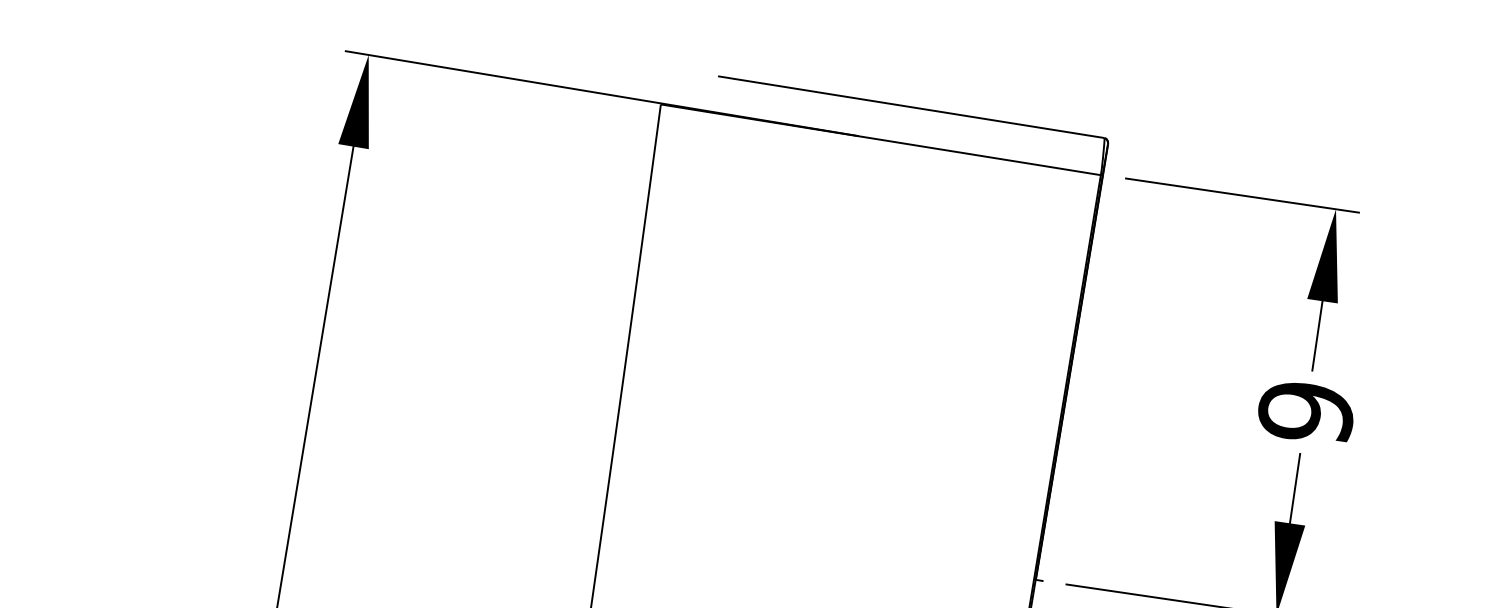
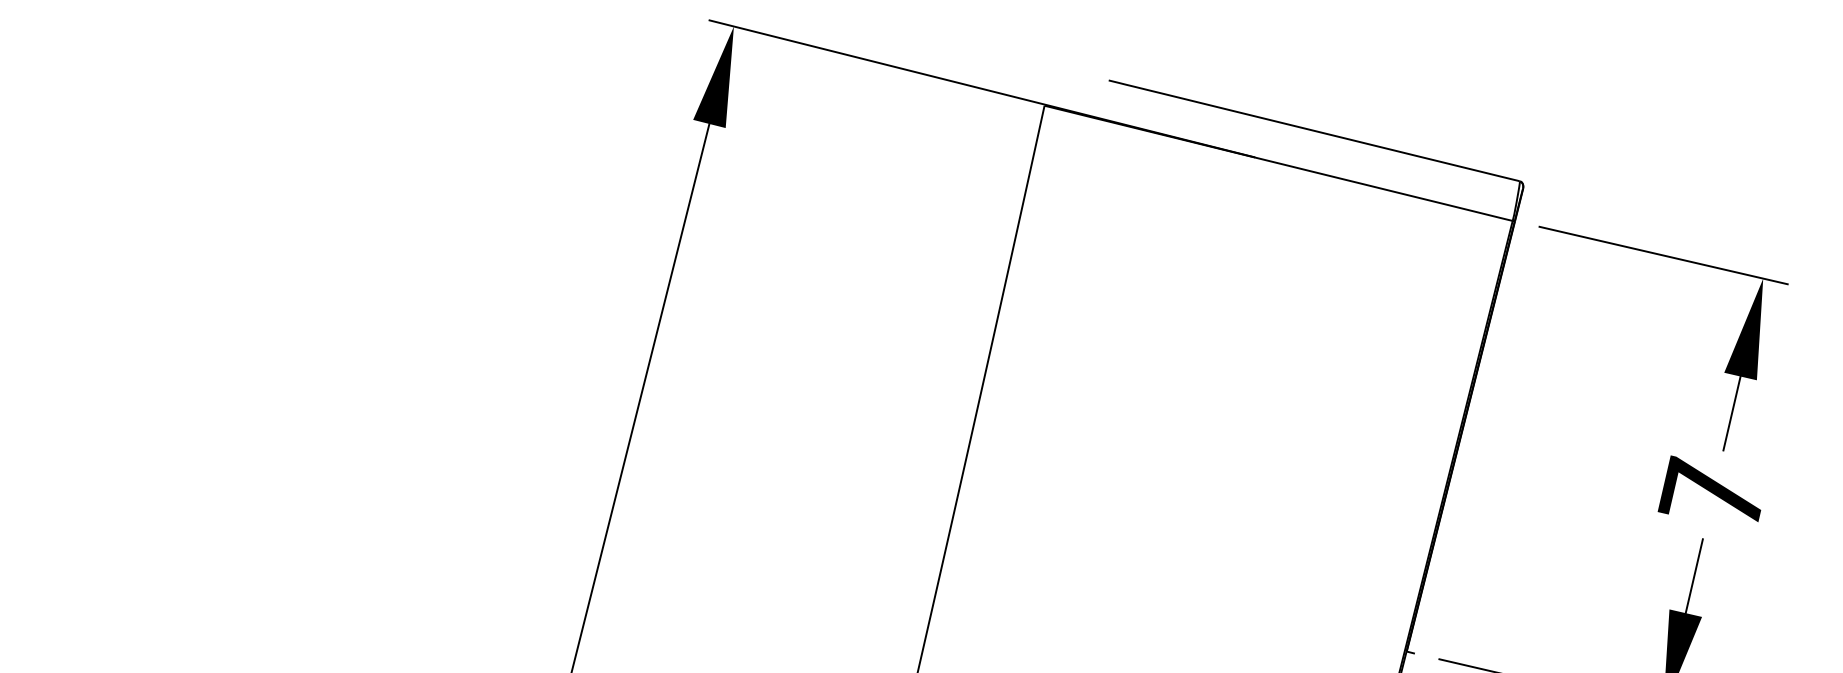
text: (1303, 410) -> (1710, 492), 9 -> 7

